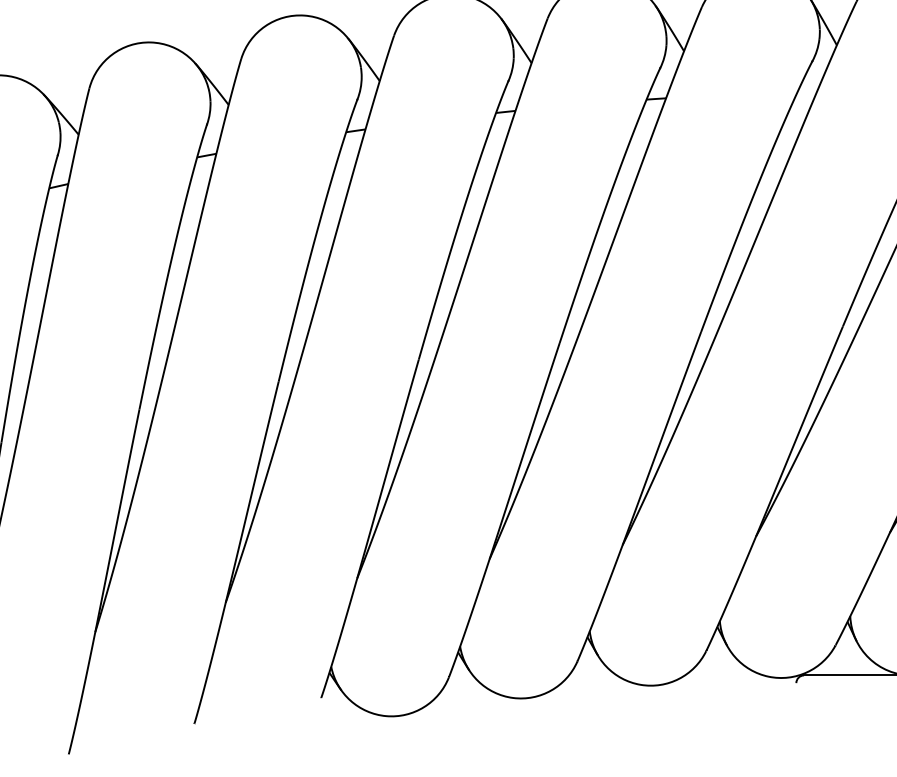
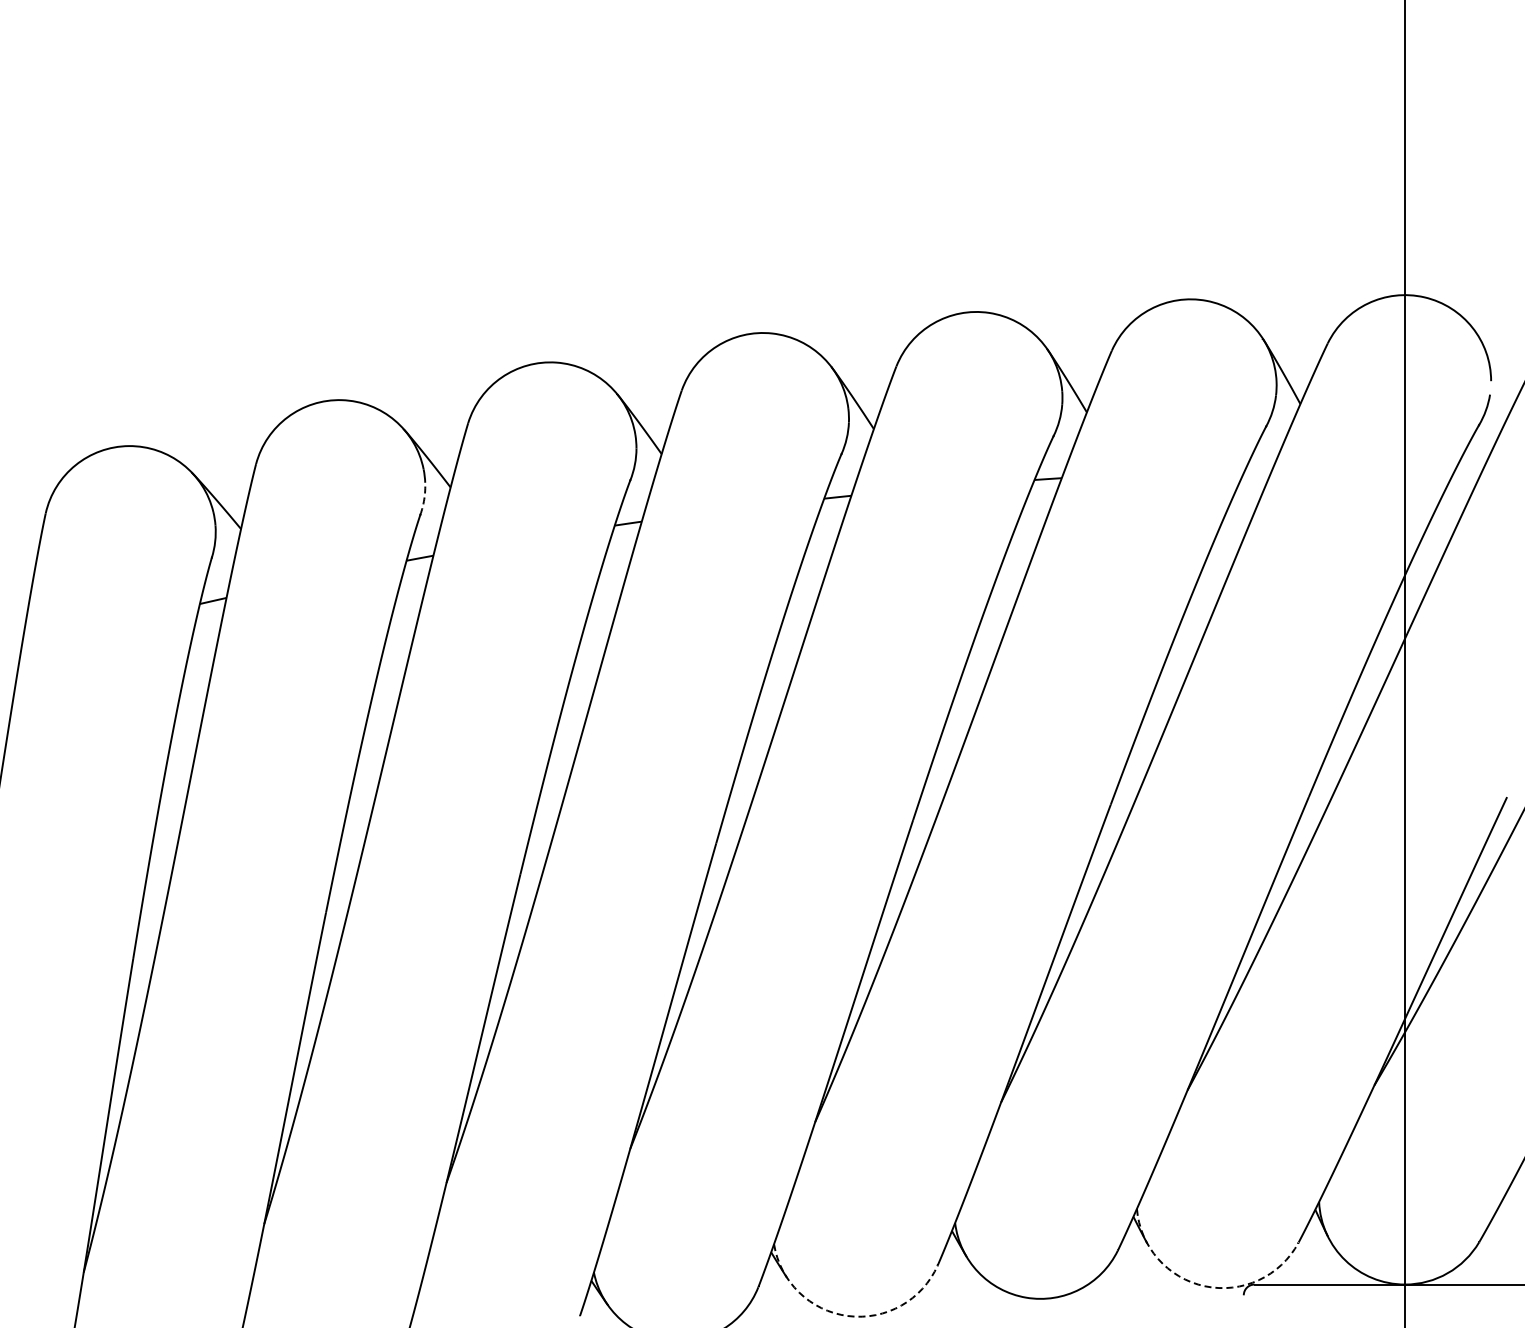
arc: (209, 113) -> (424, 499), solid -> dashed
arc: (768, 676) -> (1205, 1286), solid -> dashed
arc: (513, 698) -> (848, 1316), solid -> dashed

